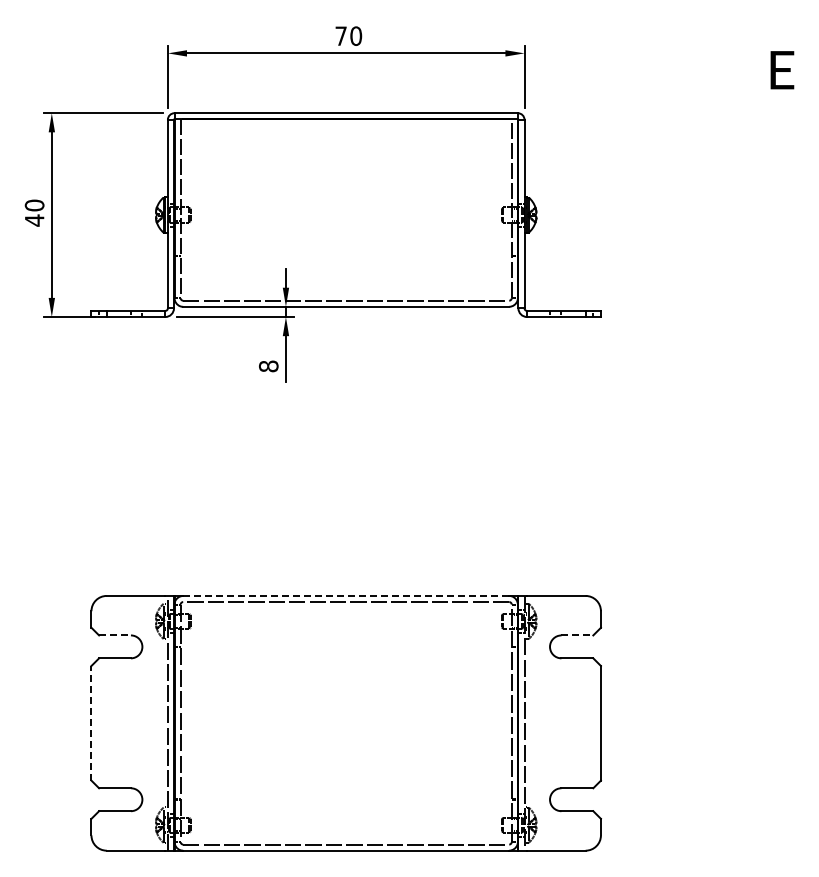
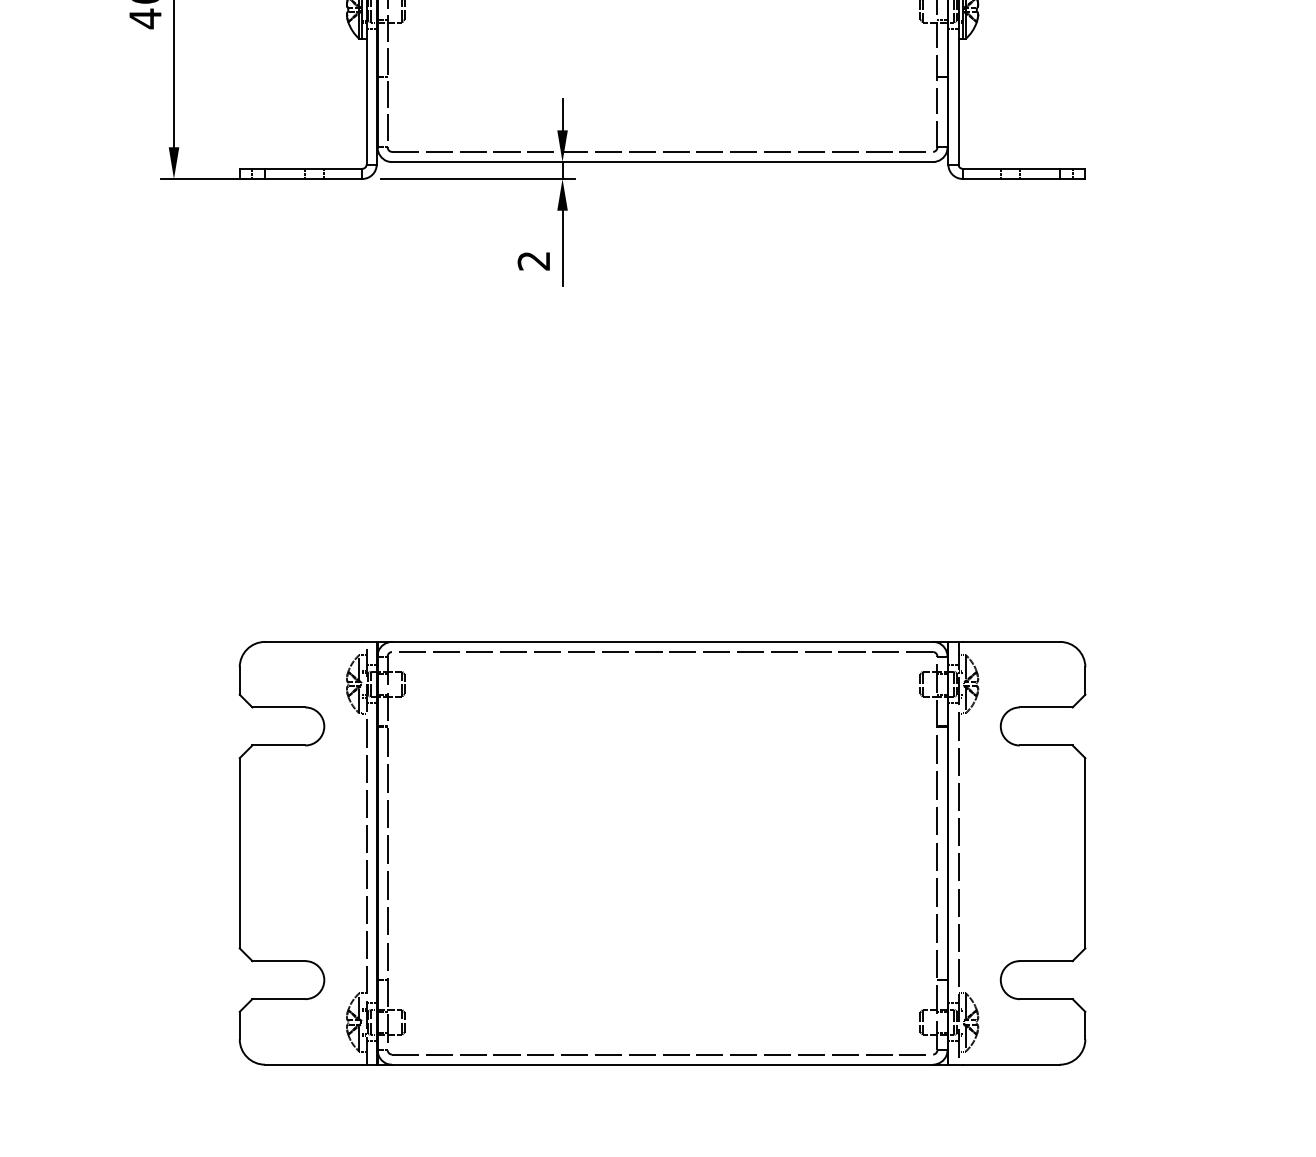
text: (268, 366) -> (533, 261), 8 -> 2
line: (346, 595) -> (663, 641), dashed -> solid
line: (115, 635) -> (279, 707), dashed -> solid
line: (577, 635) -> (1046, 707), dashed -> solid
line: (91, 722) -> (239, 851), dashed -> solid

